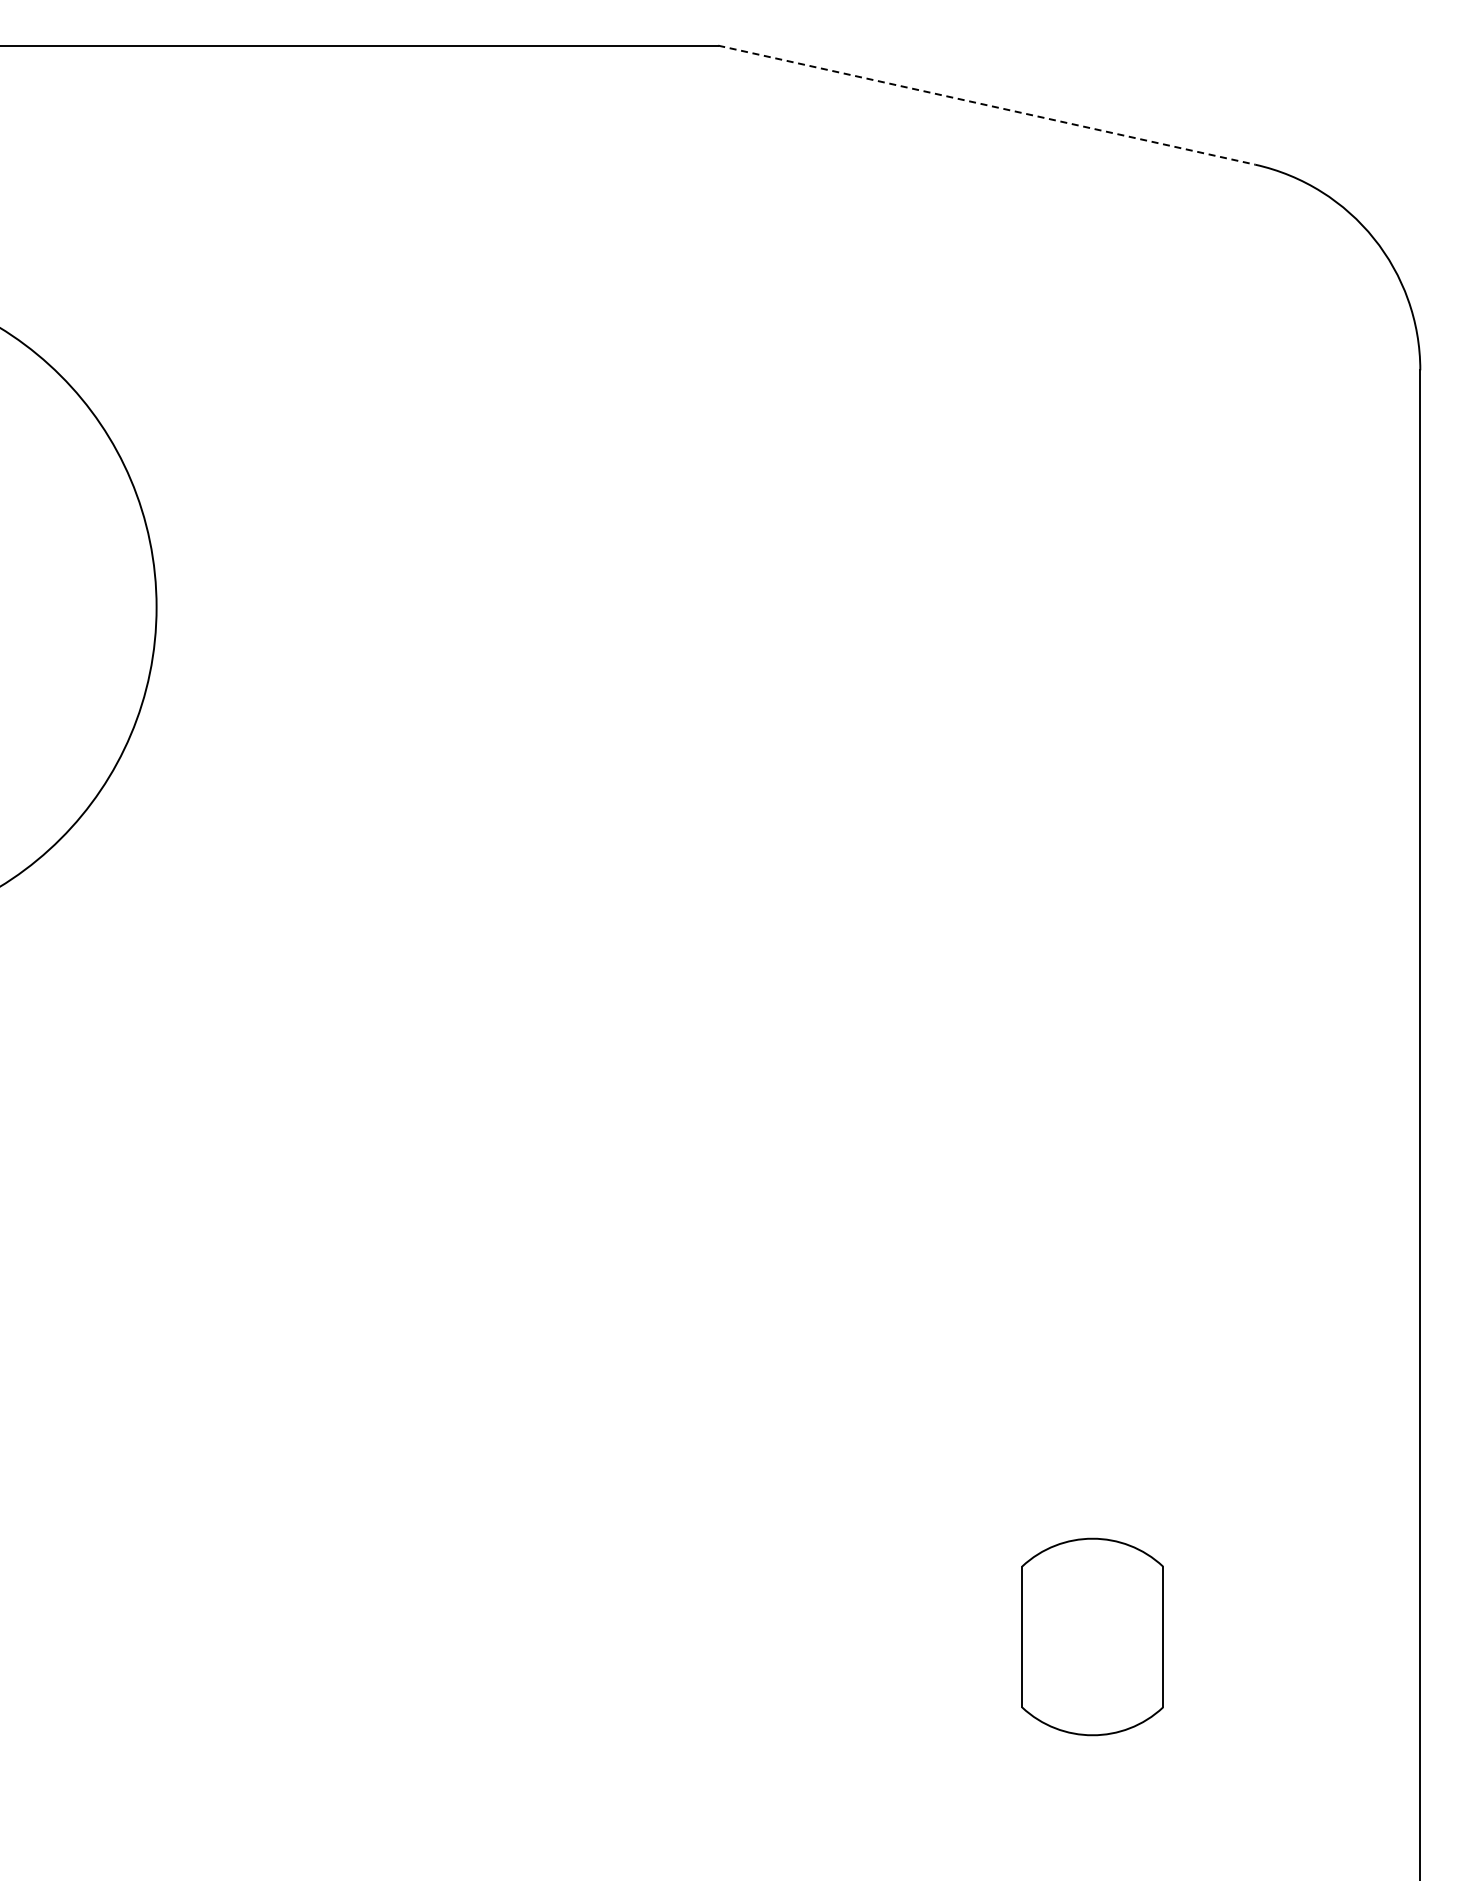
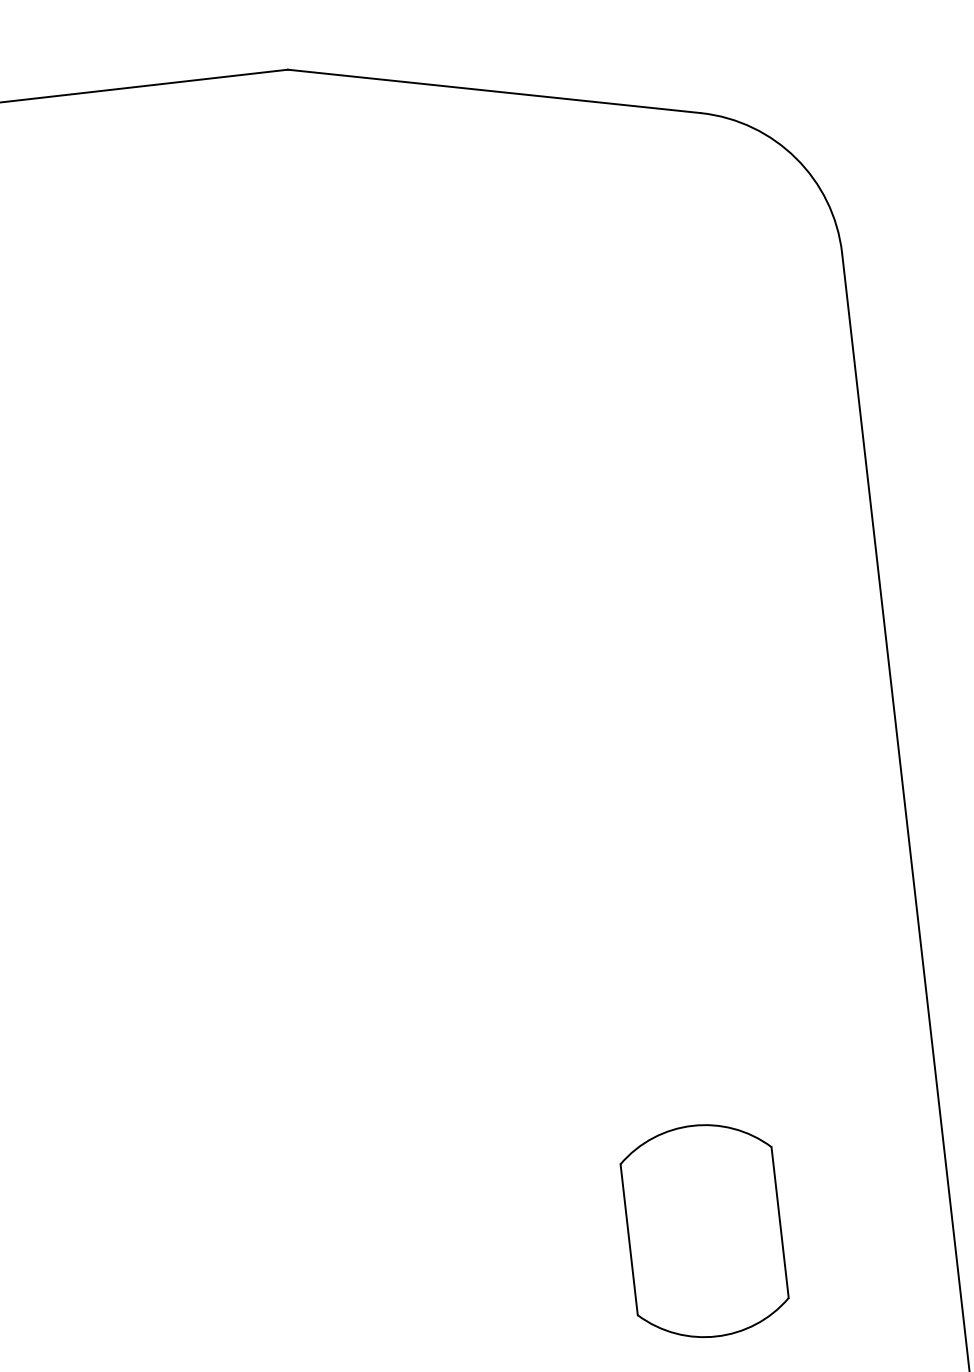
line: (987, 105) -> (494, 91), dashed -> solid
part: (1092, 1636) -> (704, 1230), size x1.43

